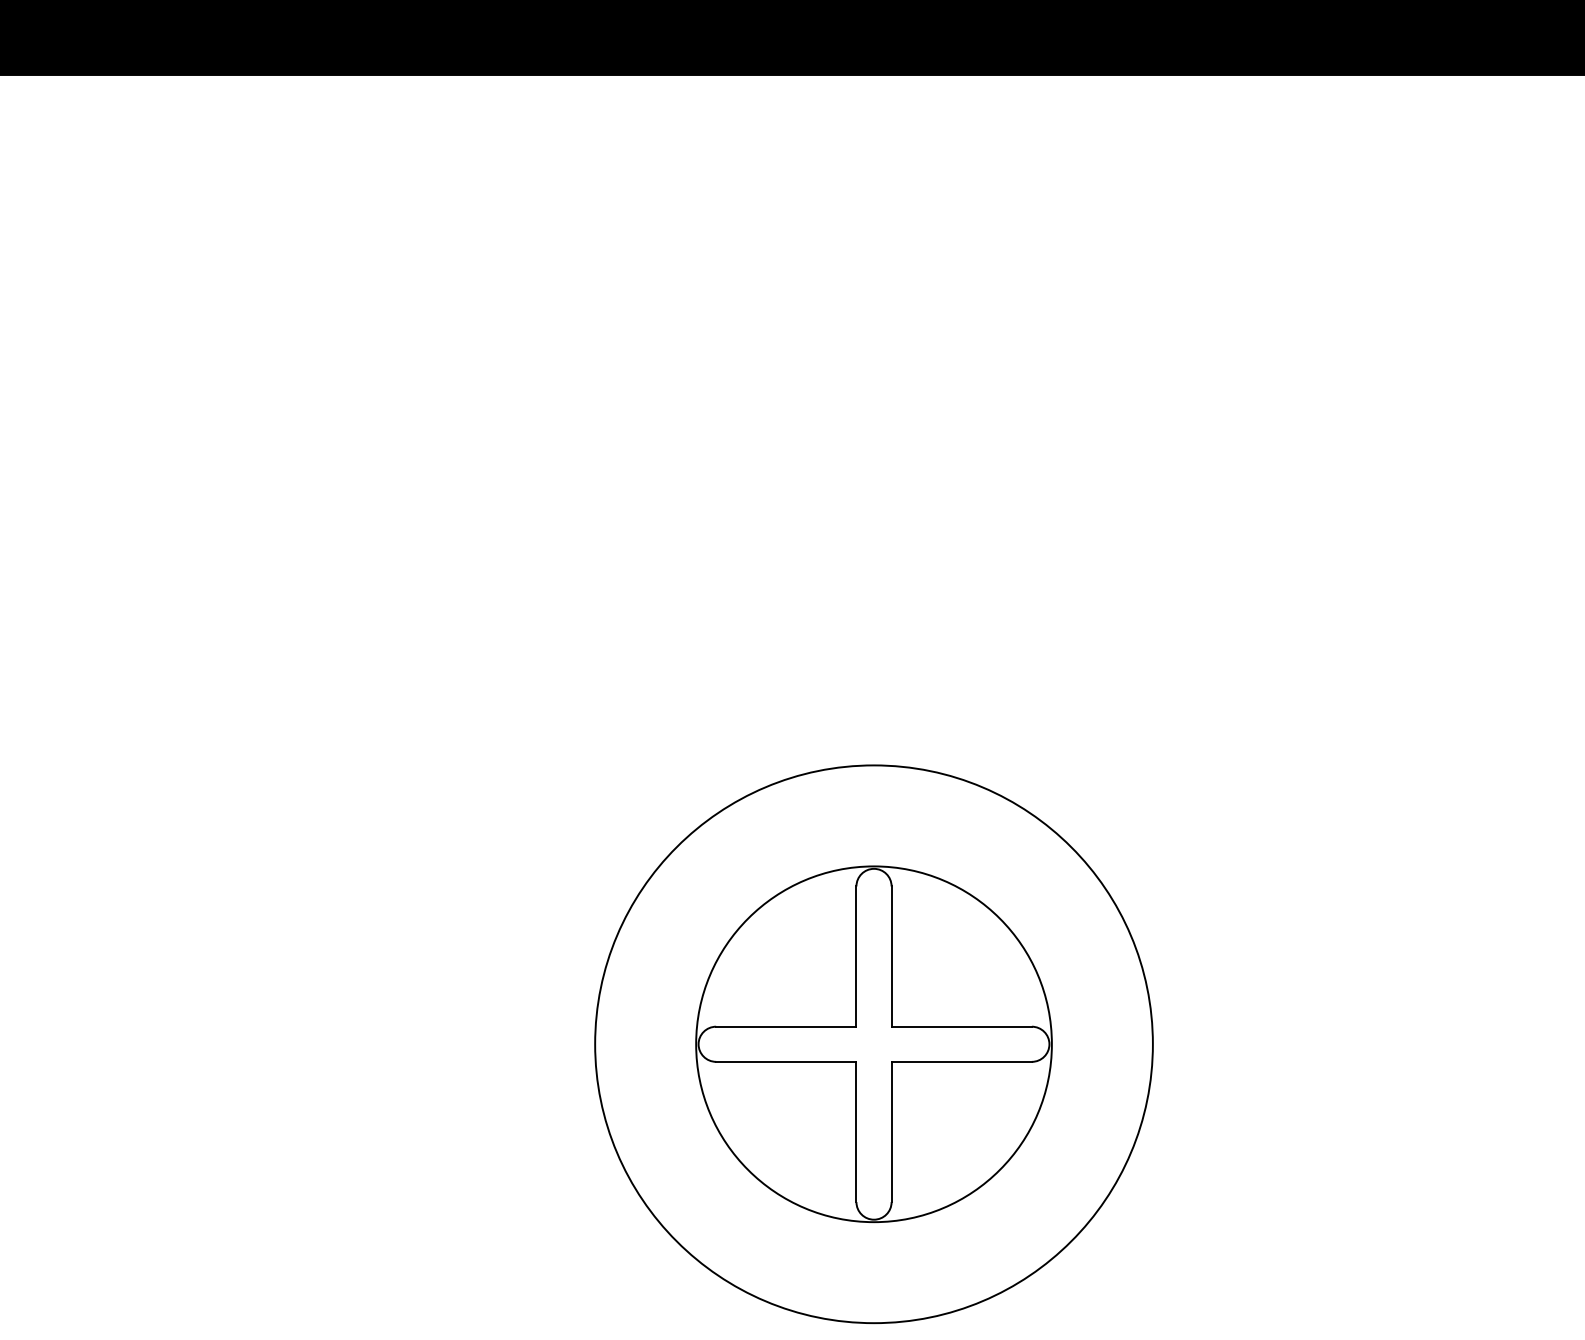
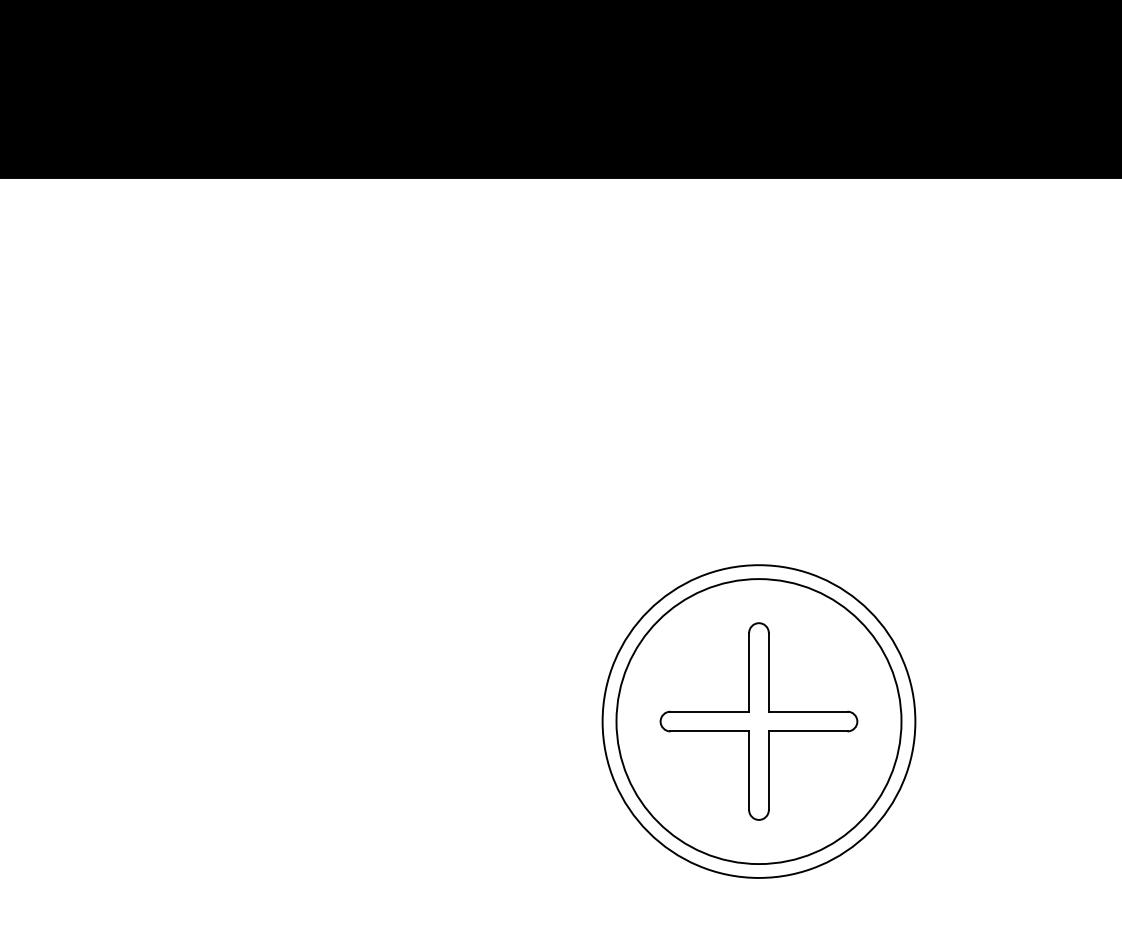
circle: (873, 1044) -> (758, 721), size x1.43

